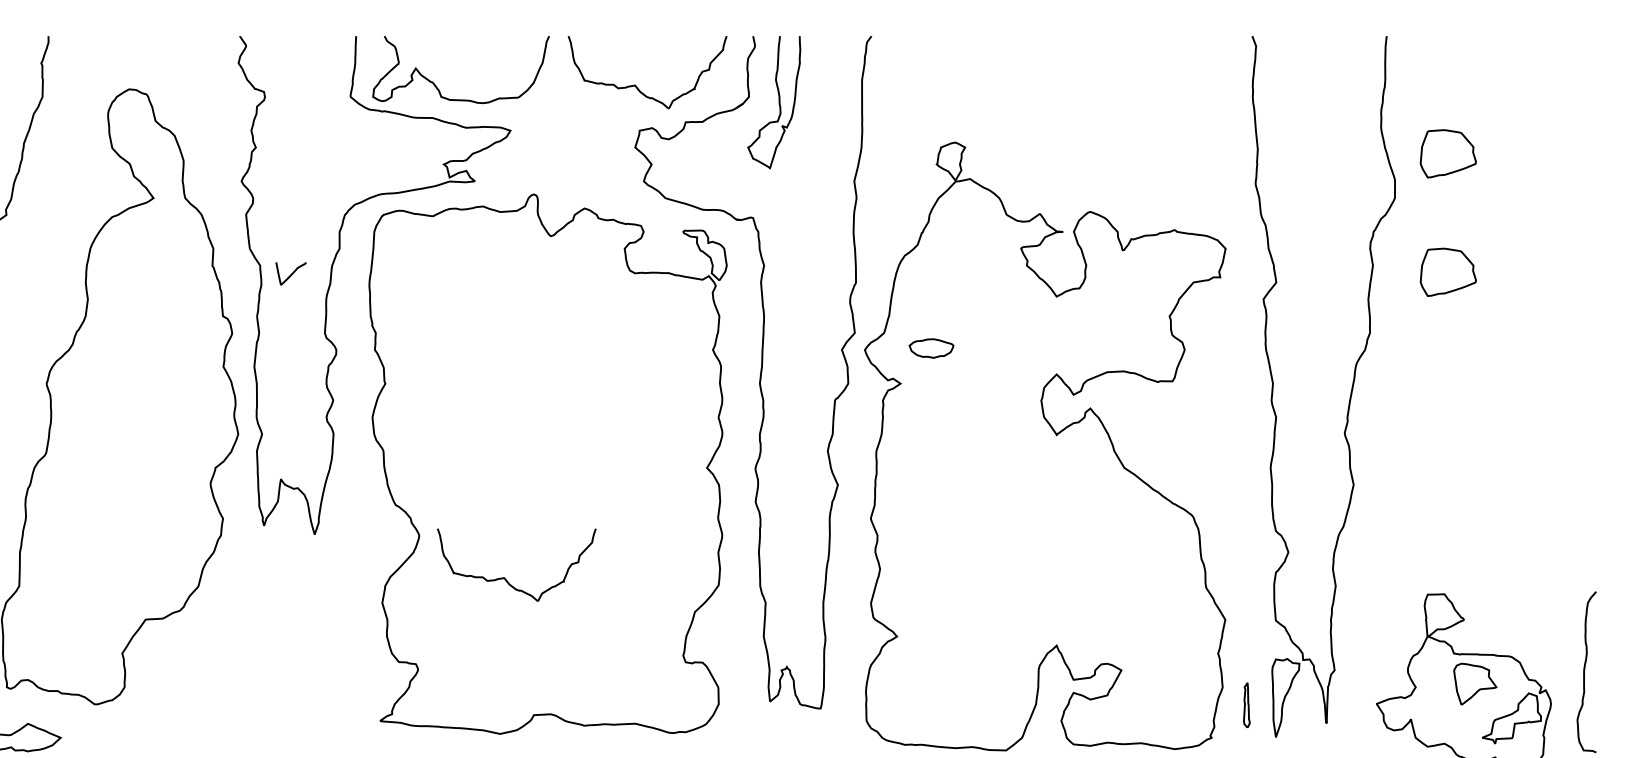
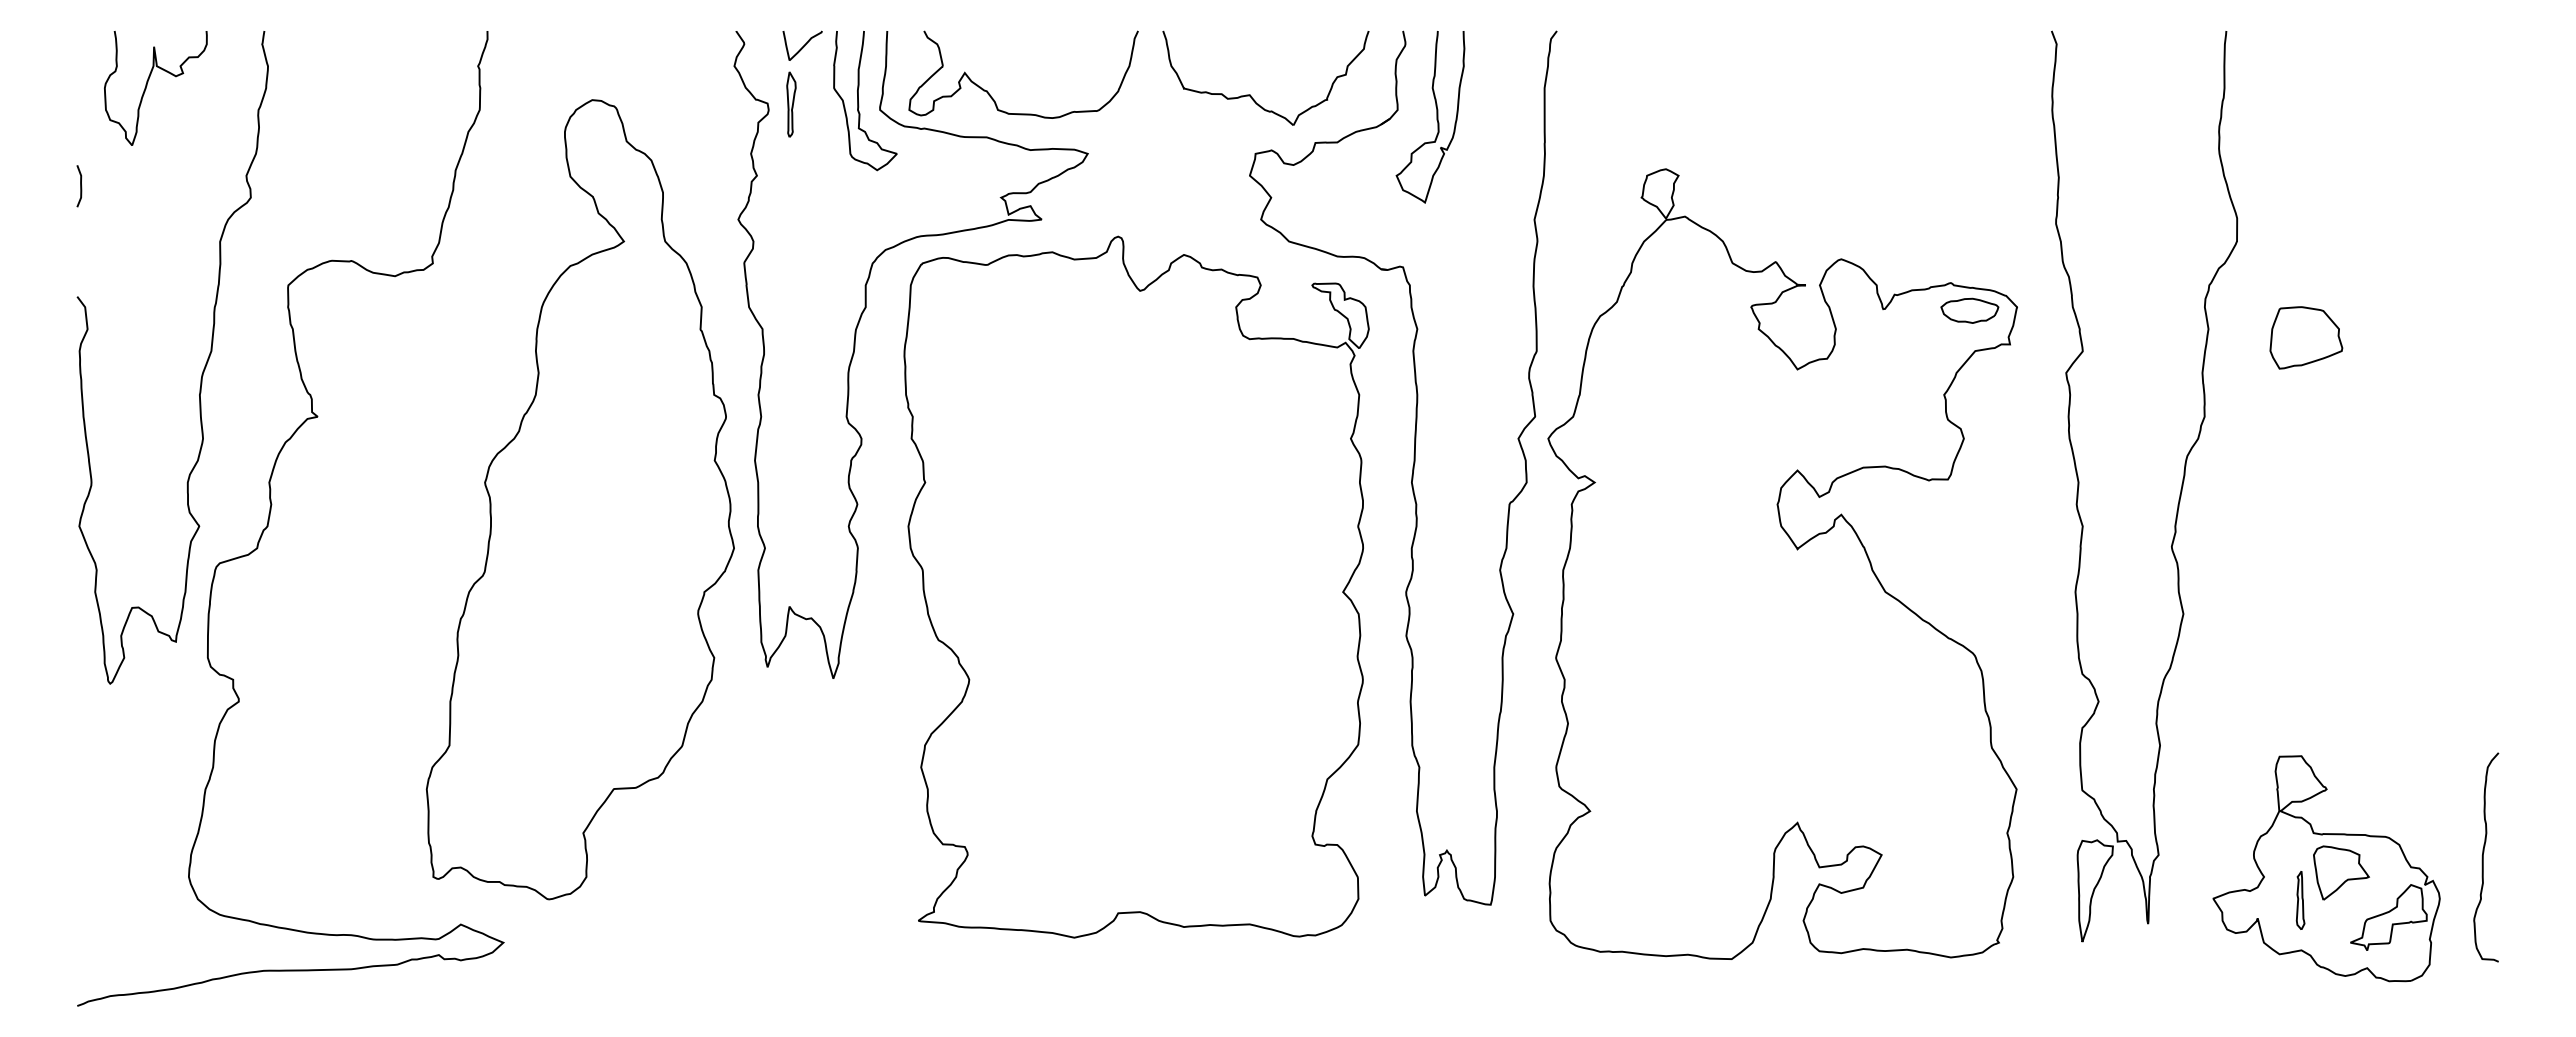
part: (282, 92) -> (791, 104), added
curve: (334, 92) -> (859, 104), added
part: (1448, 153) -> (2306, 183), removed
curve: (291, 273) -> (803, 45), moved
part: (931, 348) -> (1969, 310), moved
part: (504, 577) -> (1080, 734), removed
part: (1246, 705) -> (2300, 900), moved

